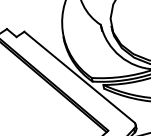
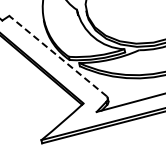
line: (78, 76) -> (57, 55), solid -> dashed

